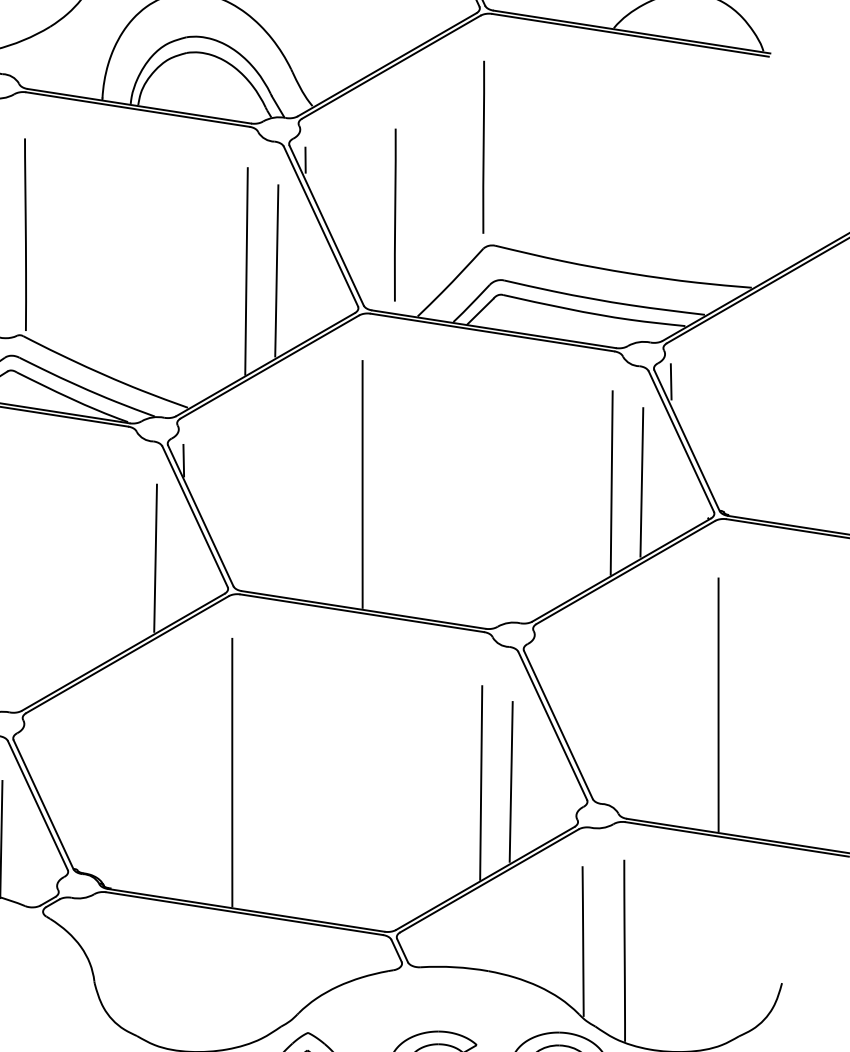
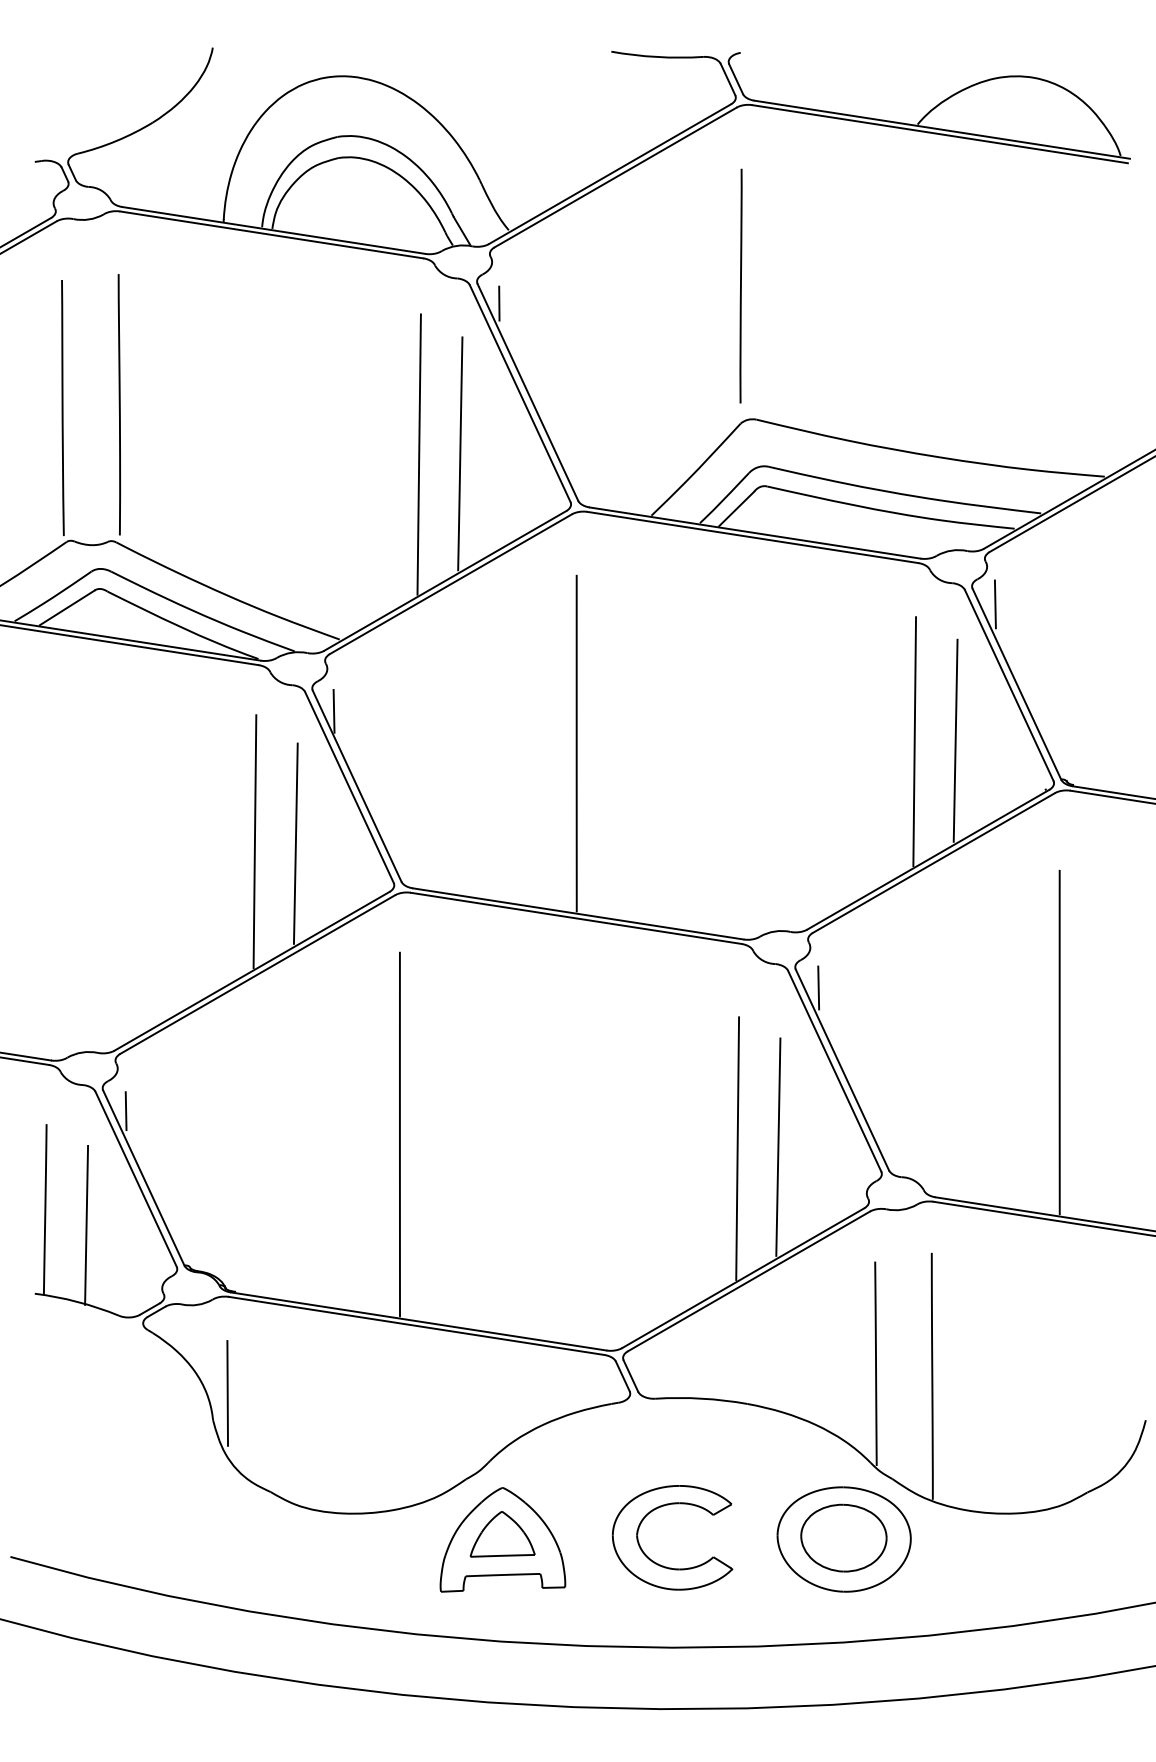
line: (394, 214) -> (620, 377), removed
line: (125, 556) -> (254, 841), added
line: (540, 664) -> (818, 987), added
line: (30, 755) -> (125, 1111), added
line: (105, 963) -> (227, 1393), added

